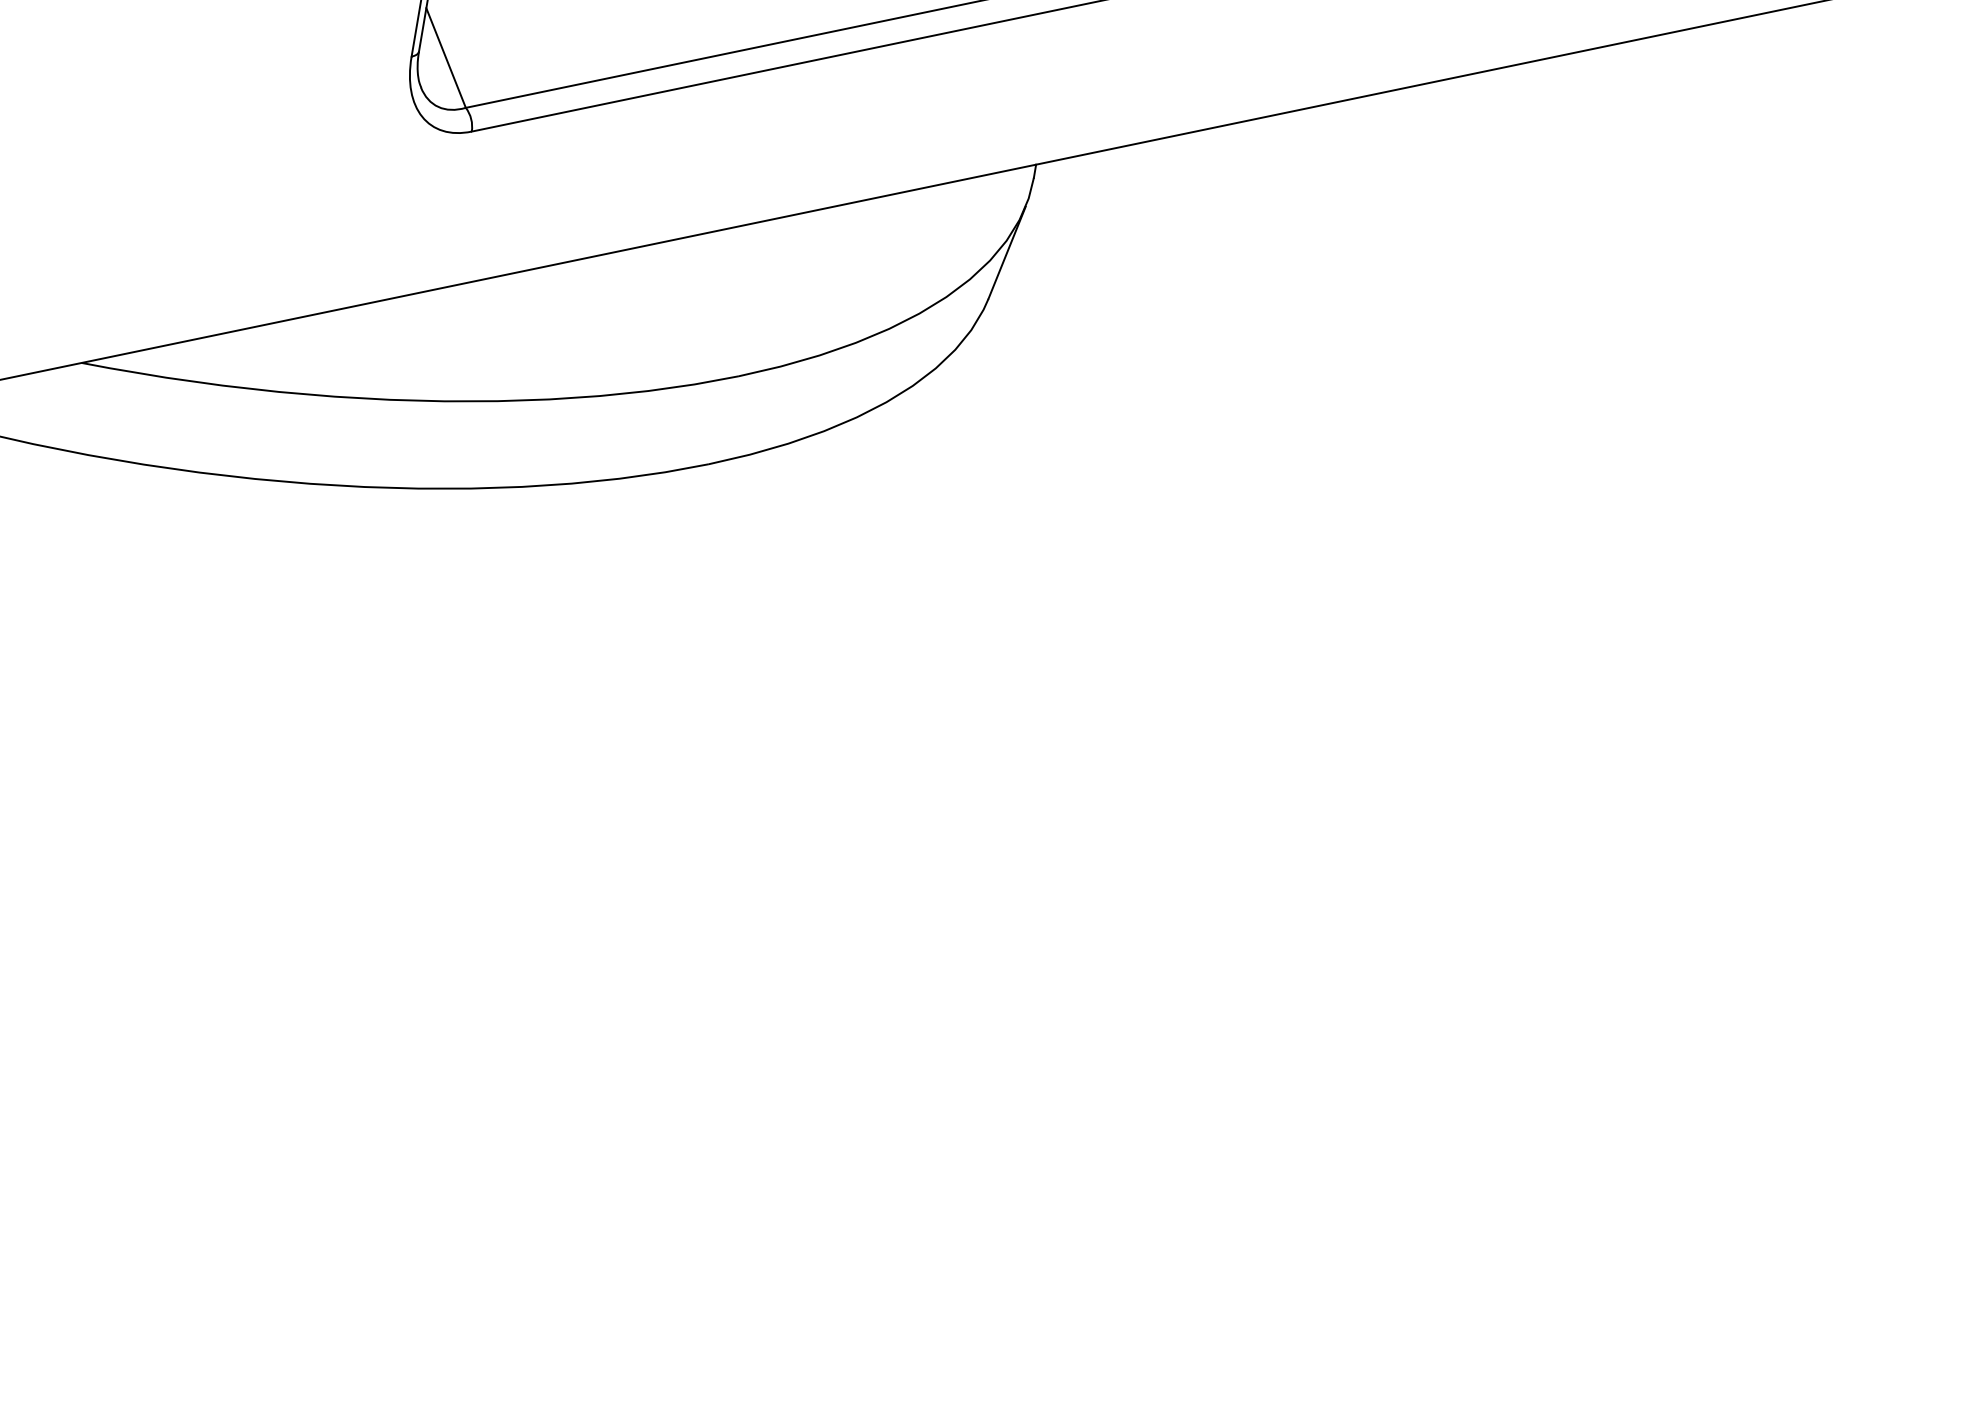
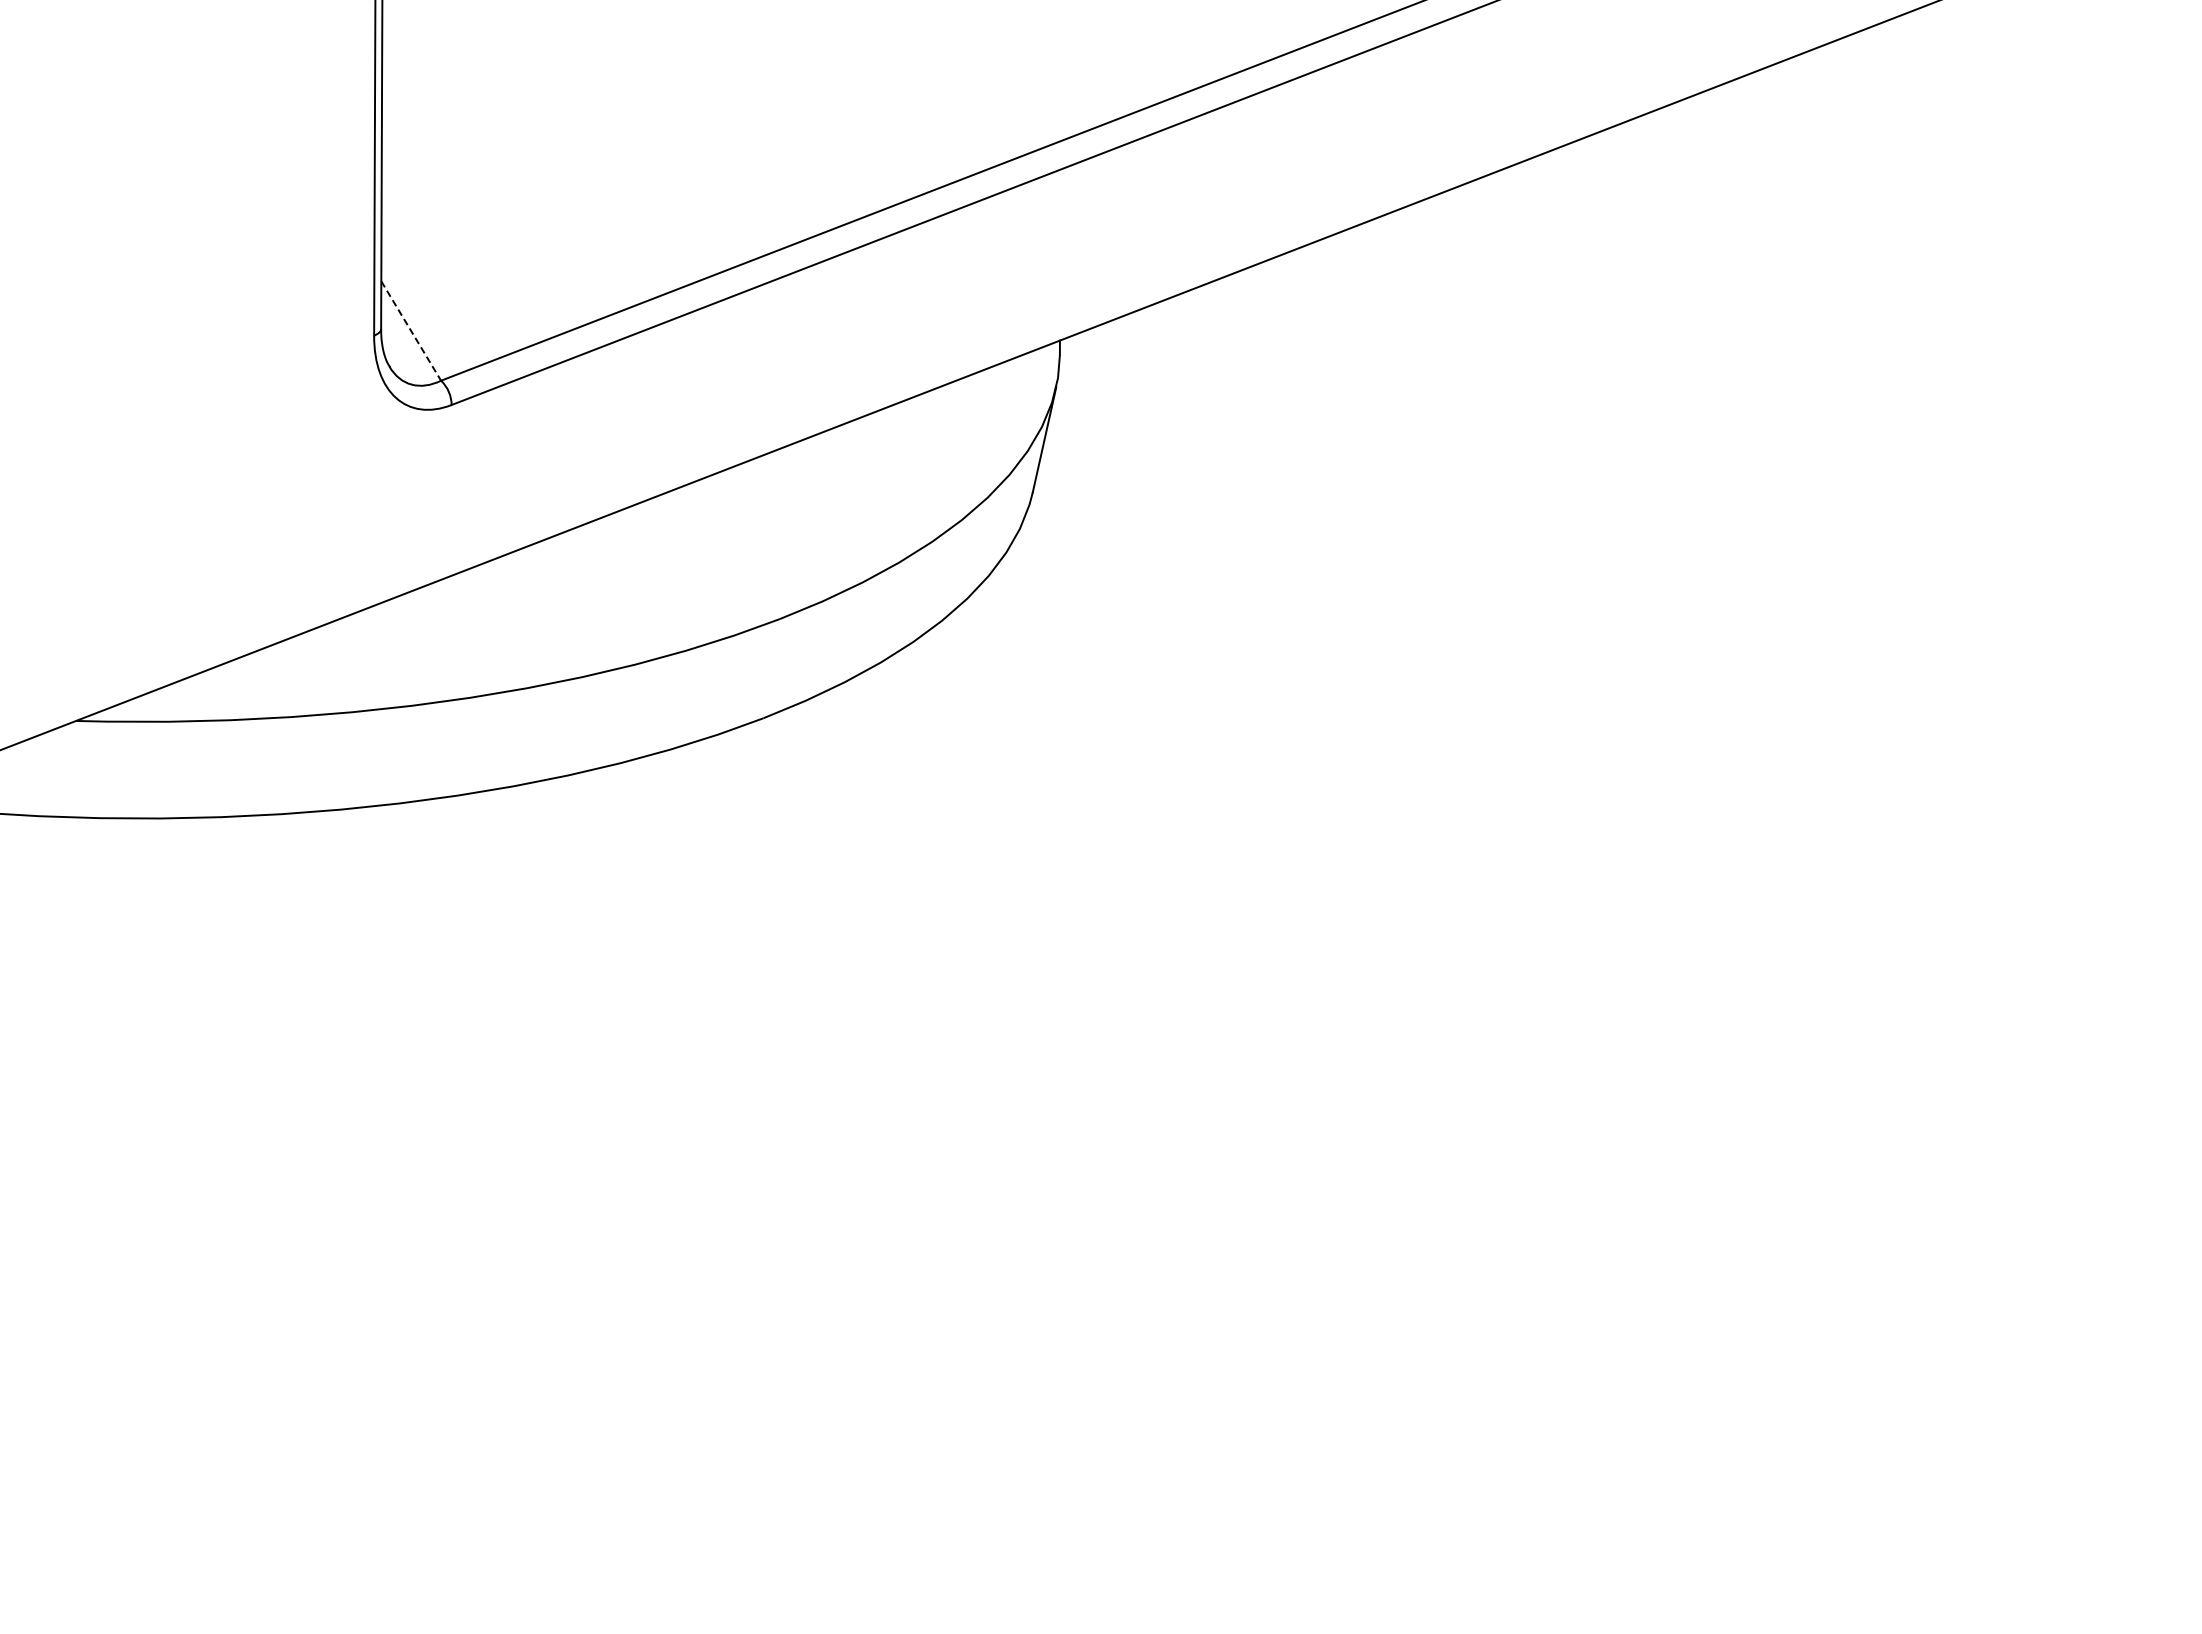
line: (446, 58) -> (411, 331), solid -> dashed

